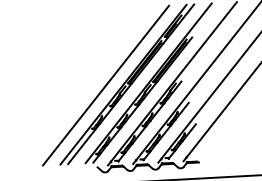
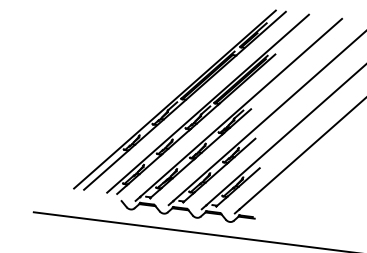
line: (105, 85) -> (151, 96), removed

